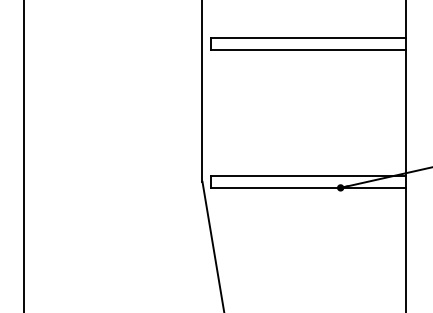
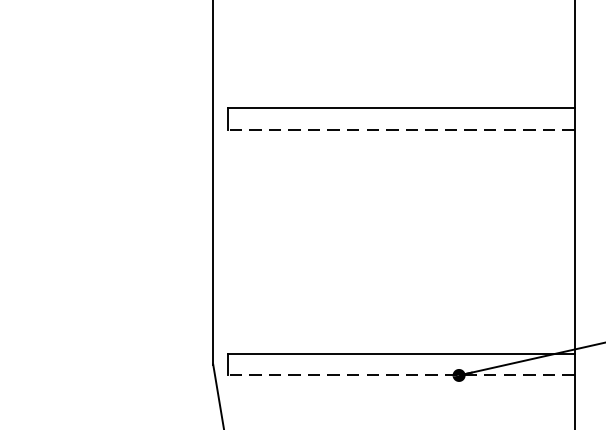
line: (308, 49) -> (401, 129), solid -> dashed
line: (308, 187) -> (401, 374), solid -> dashed

